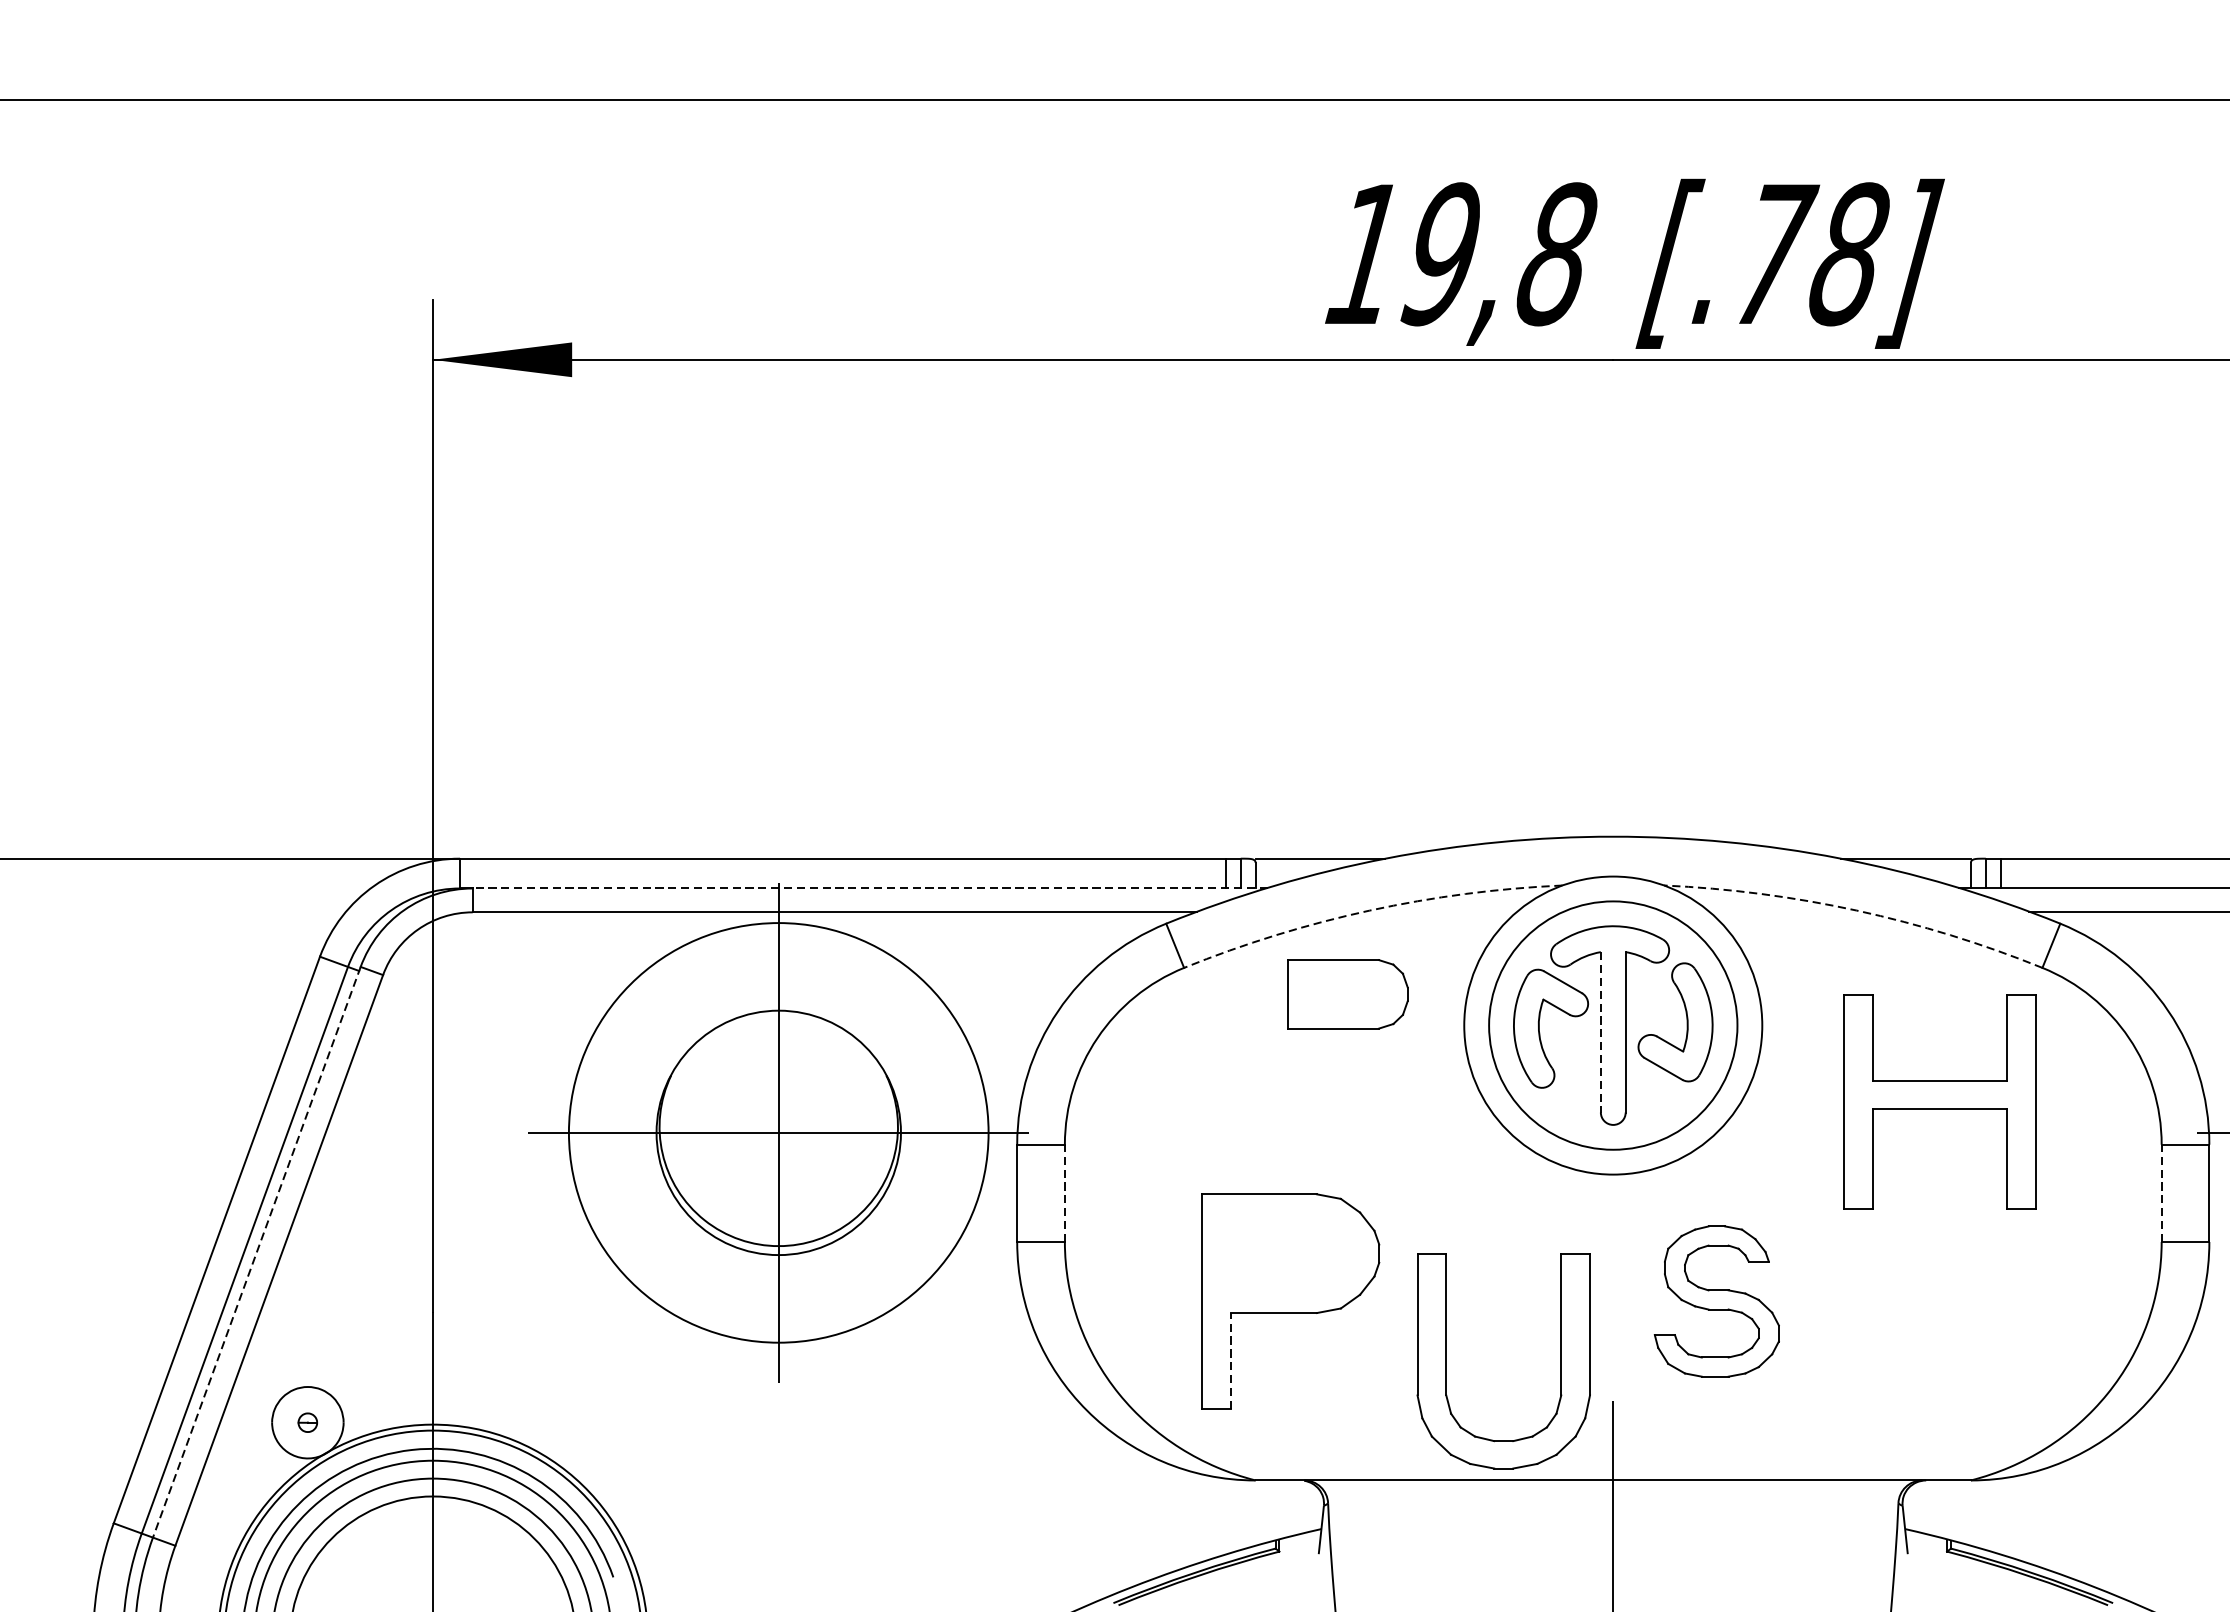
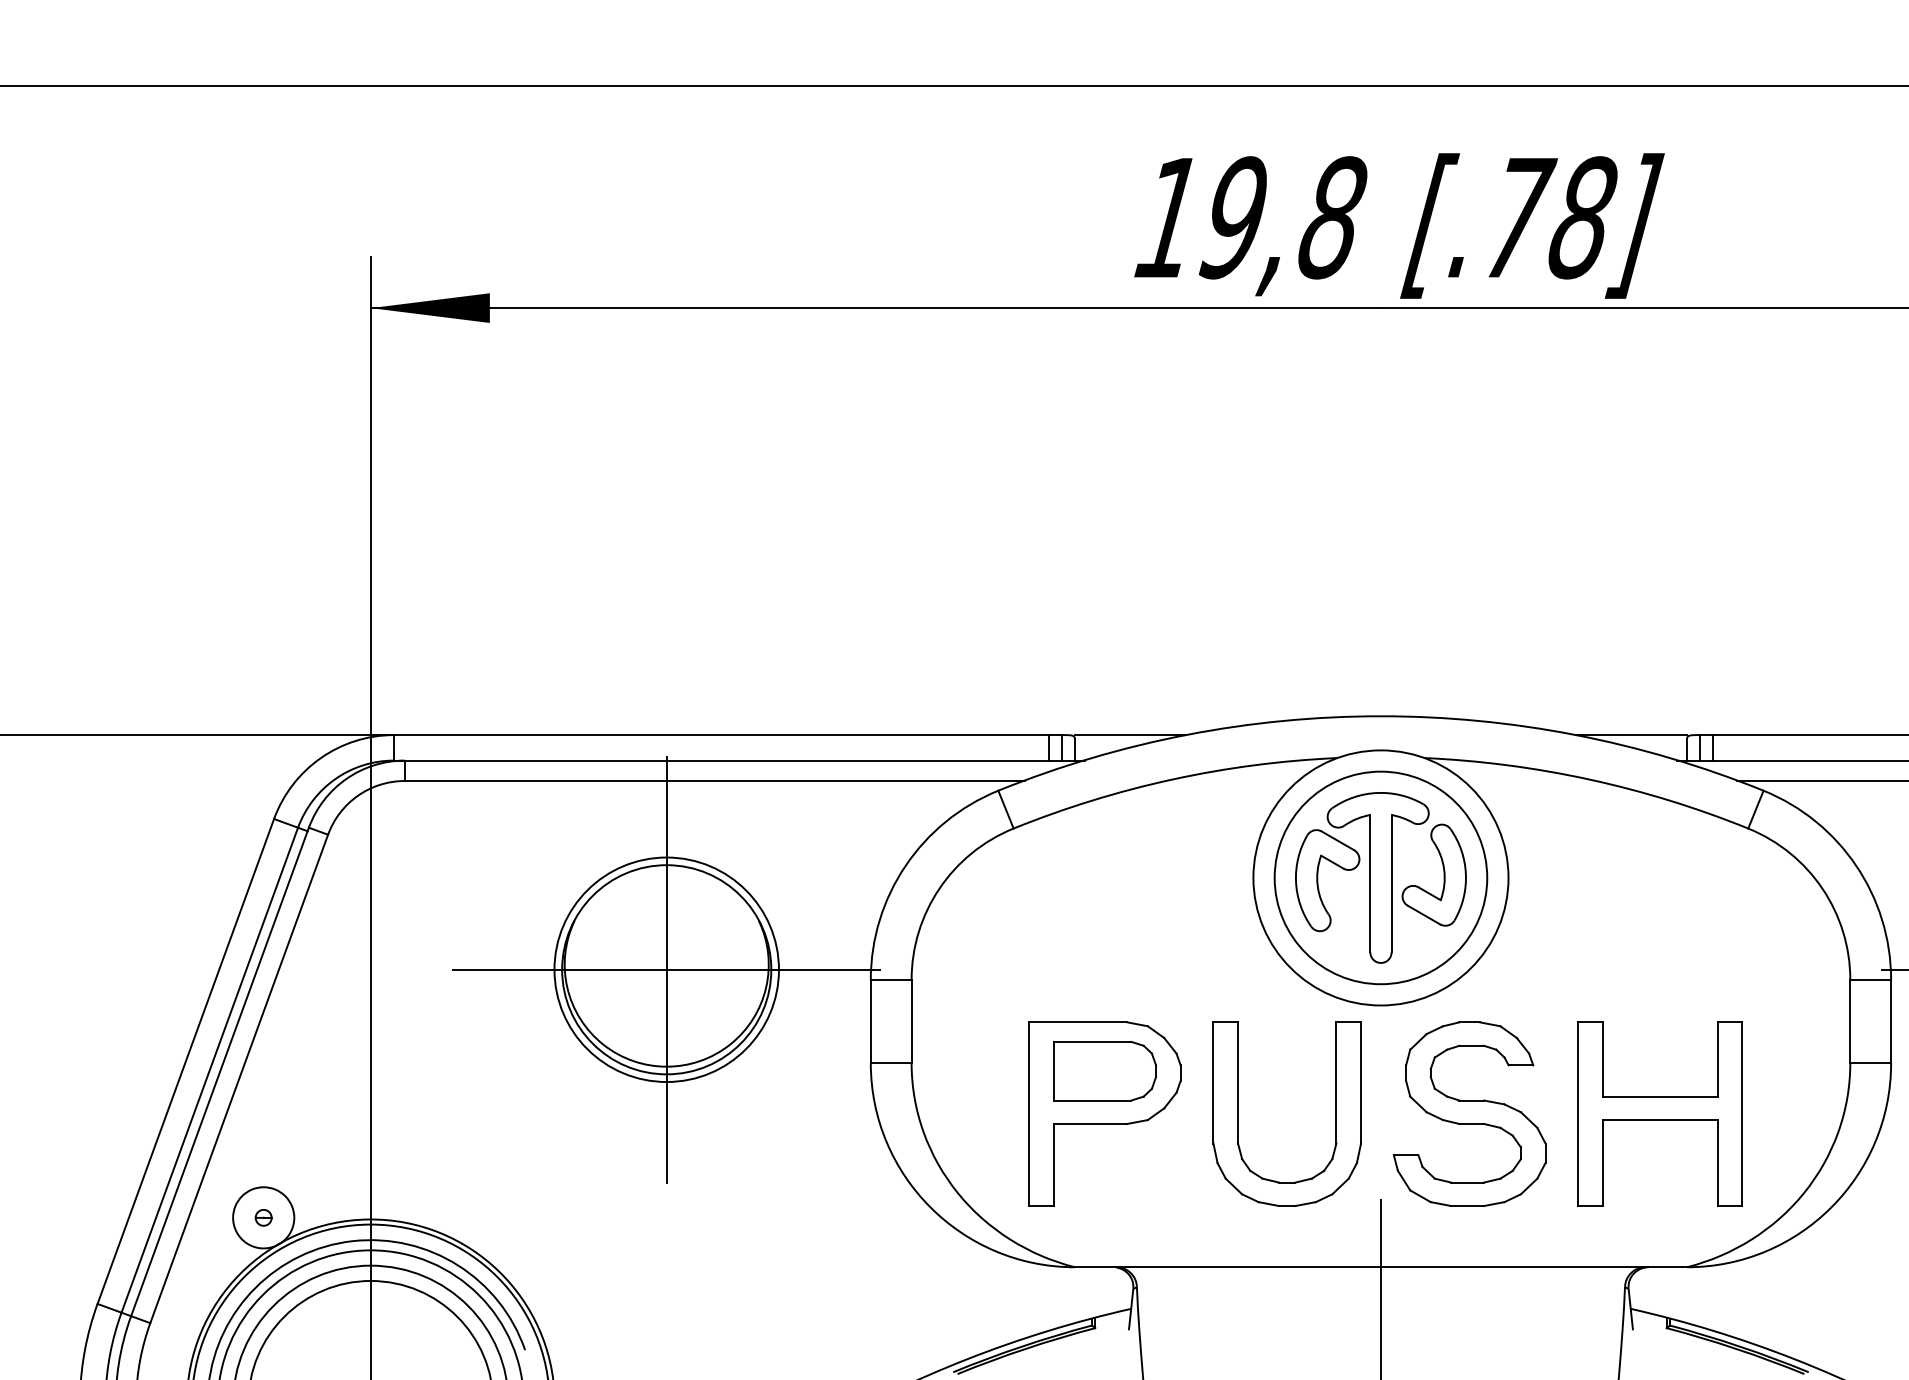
line: (869, 888) -> (744, 760), dashed -> solid
arc: (1369, 910) -> (1172, 779), dashed -> solid
arc: (1856, 910) -> (1589, 779), dashed -> solid
part: (1348, 994) -> (1105, 1071), moved
line: (1601, 1032) -> (1370, 883), dashed -> solid
part: (1938, 1101) -> (1659, 1113), moved
circle: (778, 1132) -> (666, 969), size x0.62
line: (1064, 1193) -> (911, 1021), dashed -> solid
line: (2161, 1193) -> (1850, 1021), dashed -> solid
line: (257, 1251) -> (220, 1071), dashed -> solid
part: (1716, 1300) -> (1469, 1113), size x1.43
line: (1230, 1360) -> (1053, 1164), dashed -> solid
part: (1446, 1360) -> (1238, 1113), moved

